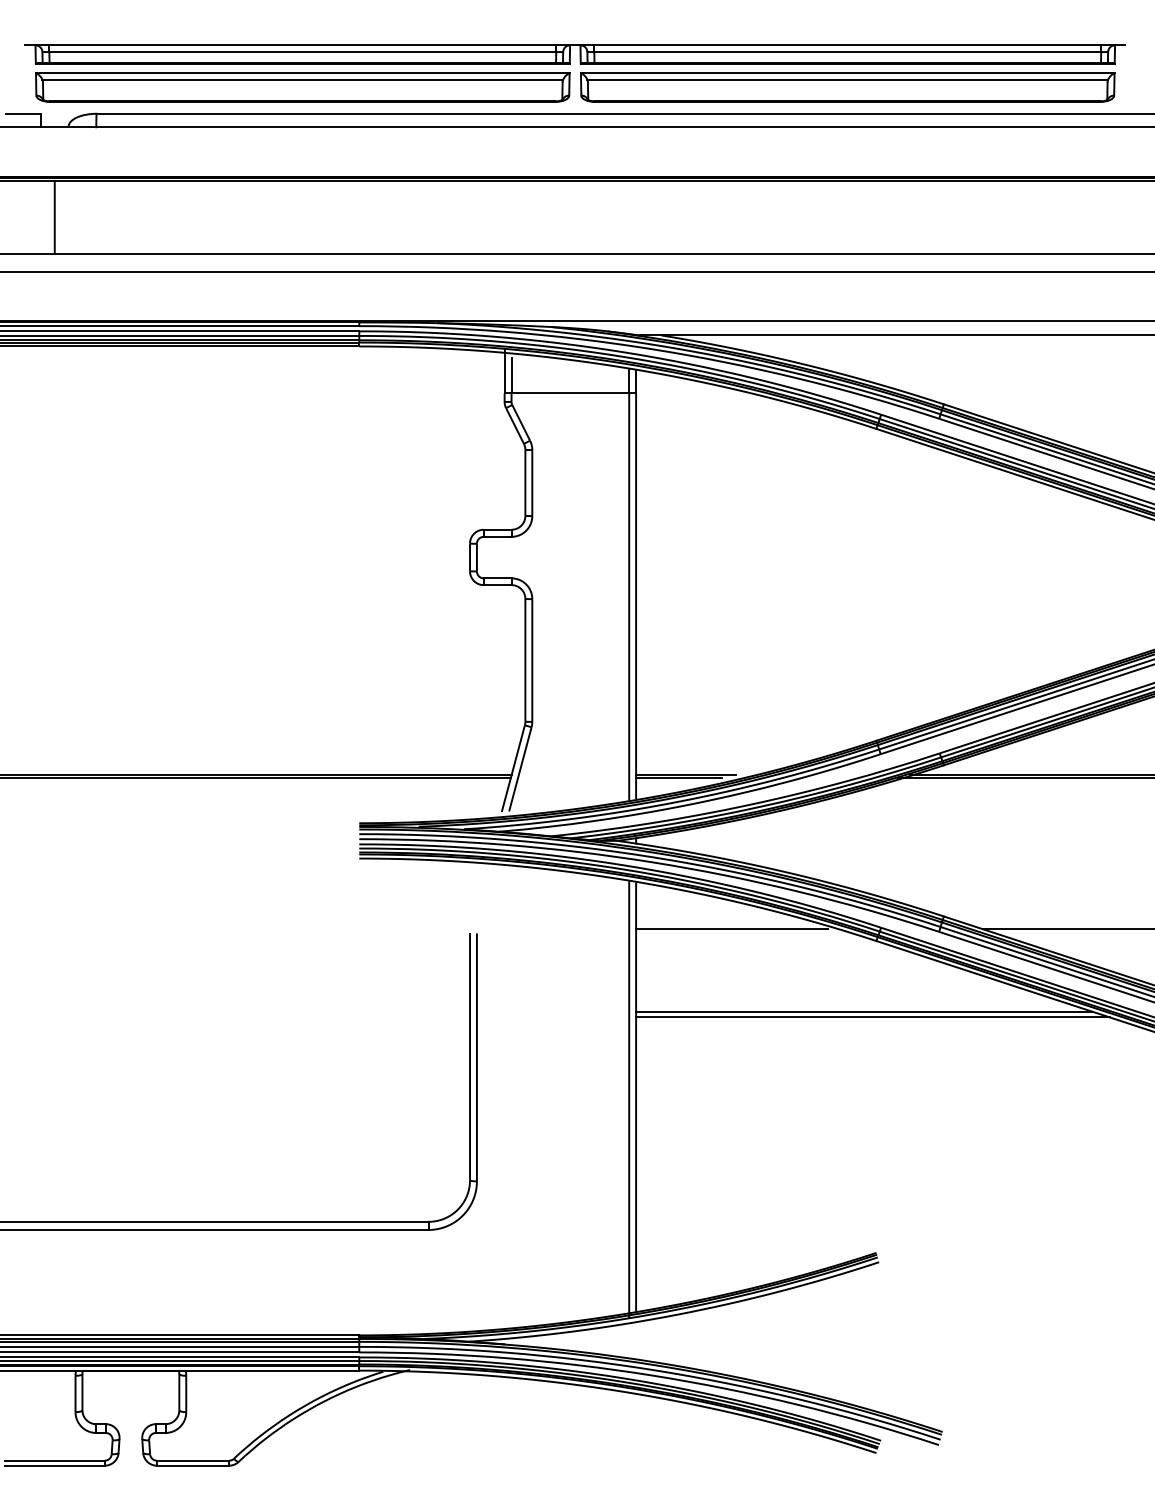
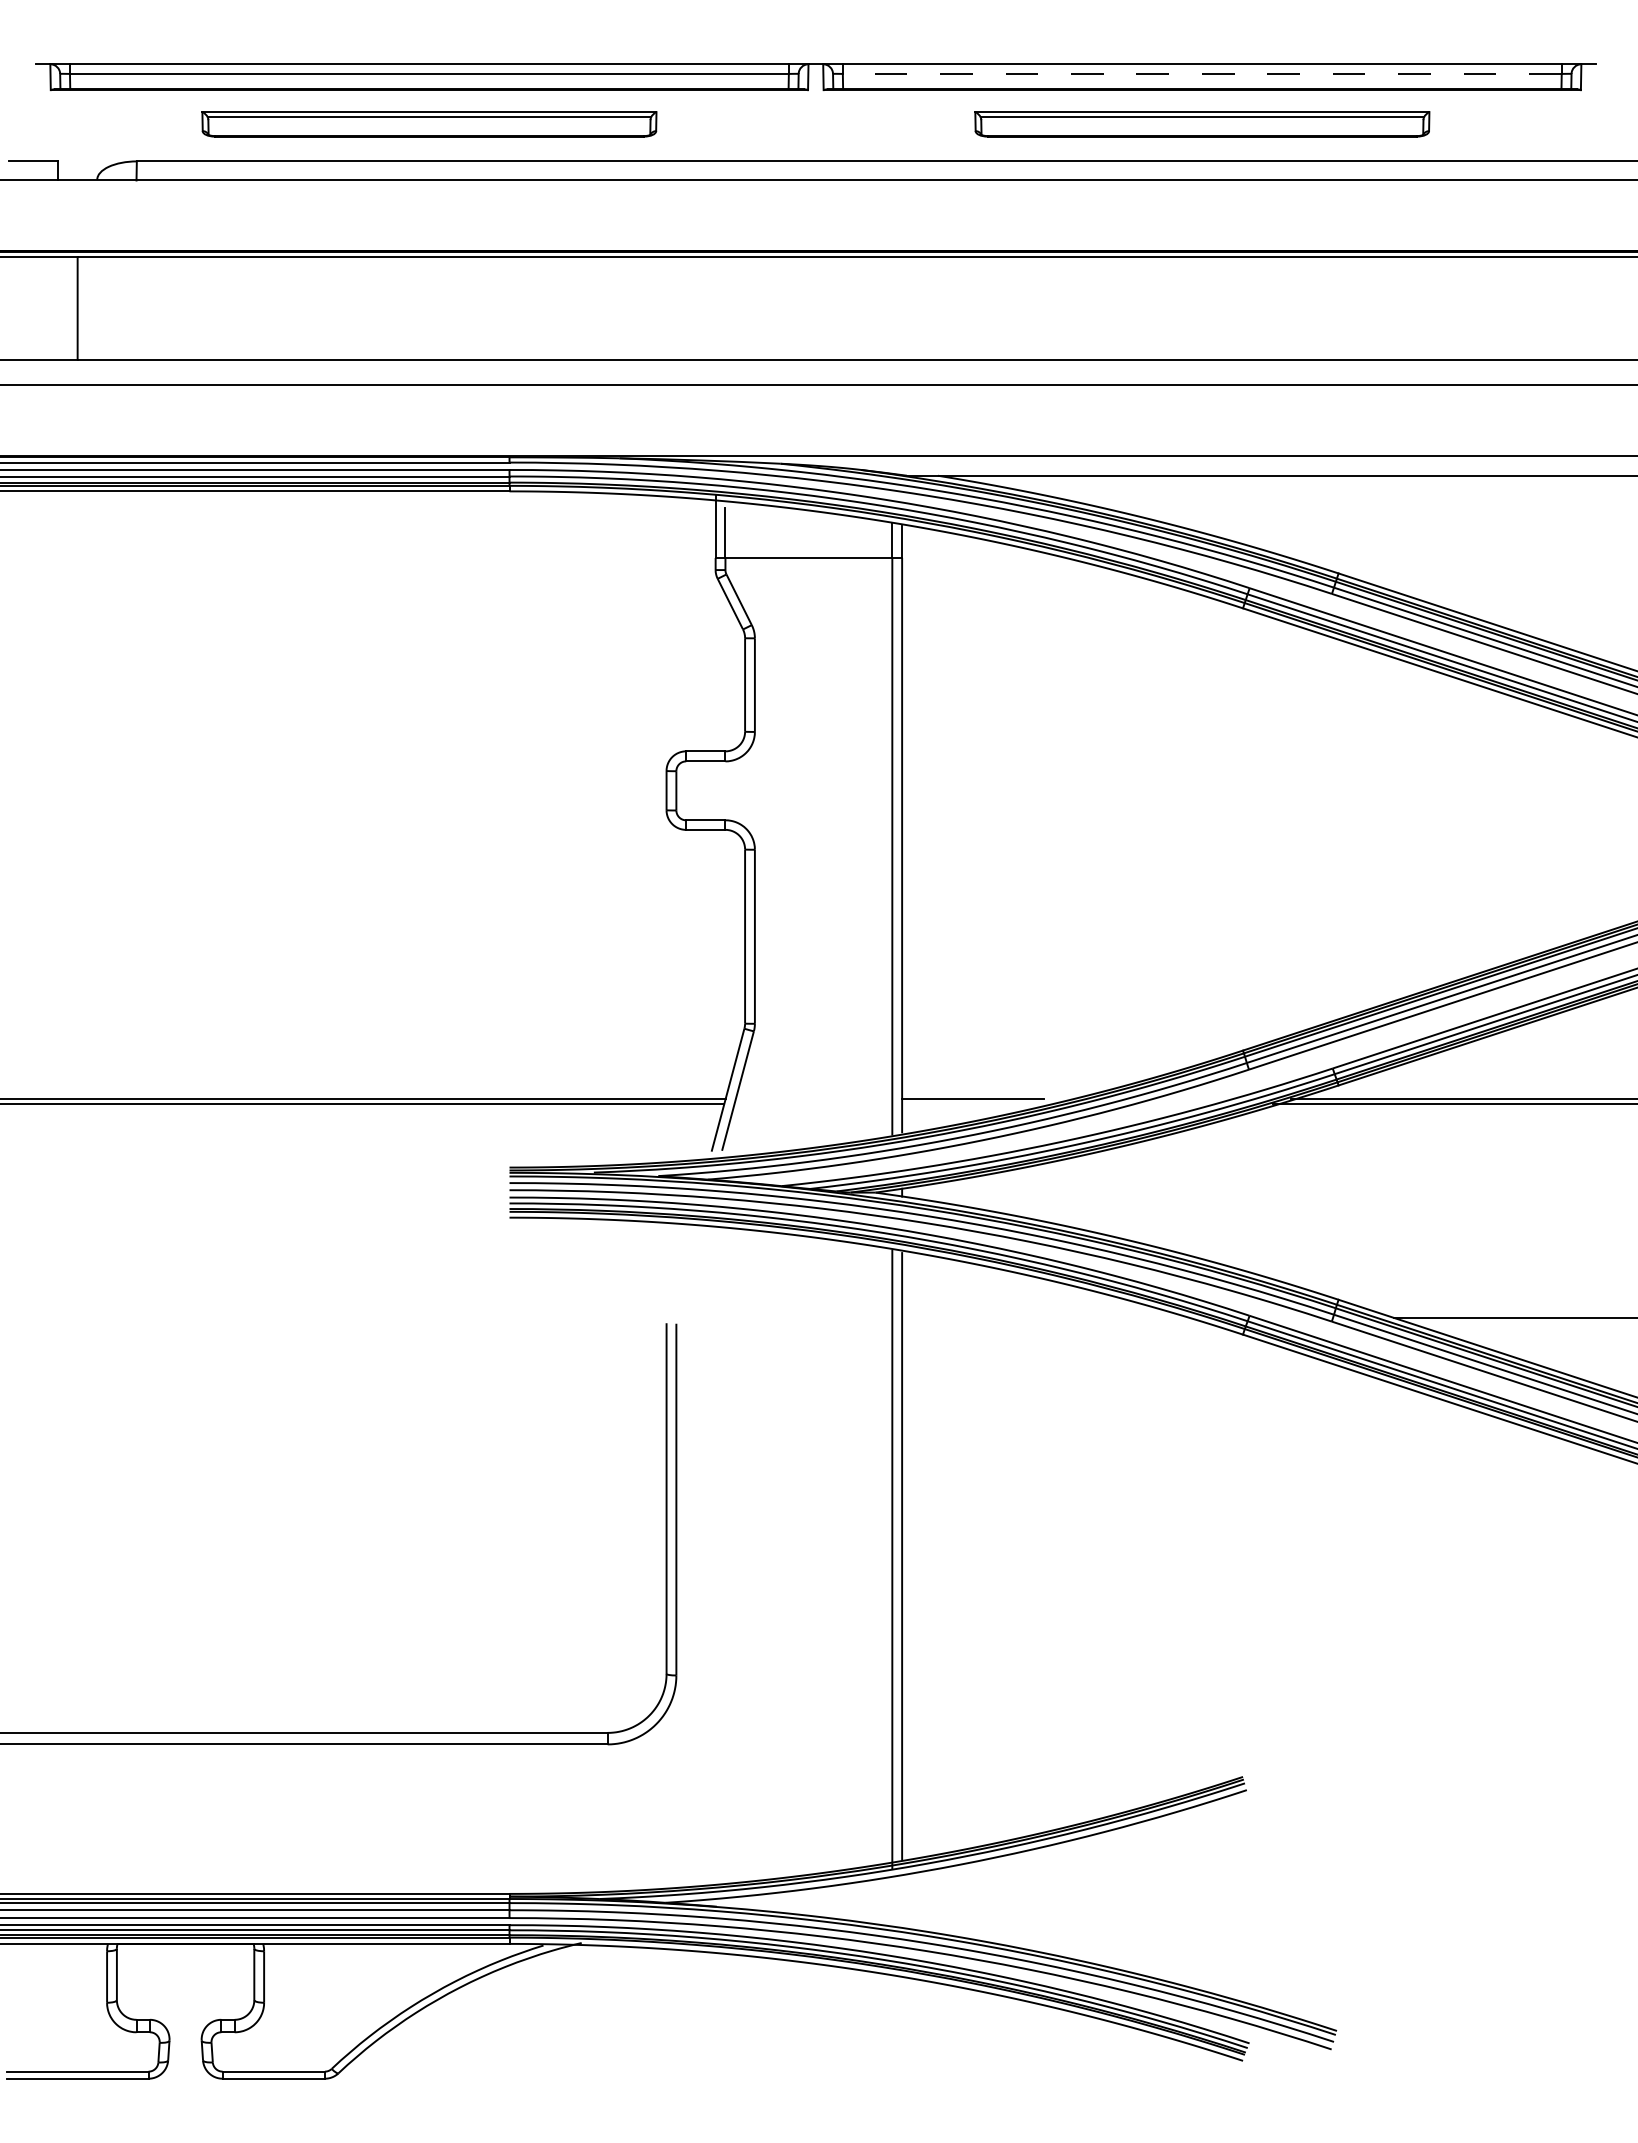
line: (847, 51) -> (1201, 73), solid -> dashed
part: (302, 87) -> (429, 124), size x0.6
part: (847, 87) -> (1202, 124), size x0.6
line: (678, 778) -> (962, 1103), removed
line: (731, 928) -> (1037, 1317), removed
line: (864, 1011) -> (1225, 1434), removed
line: (873, 1017) -> (1238, 1443), removed

